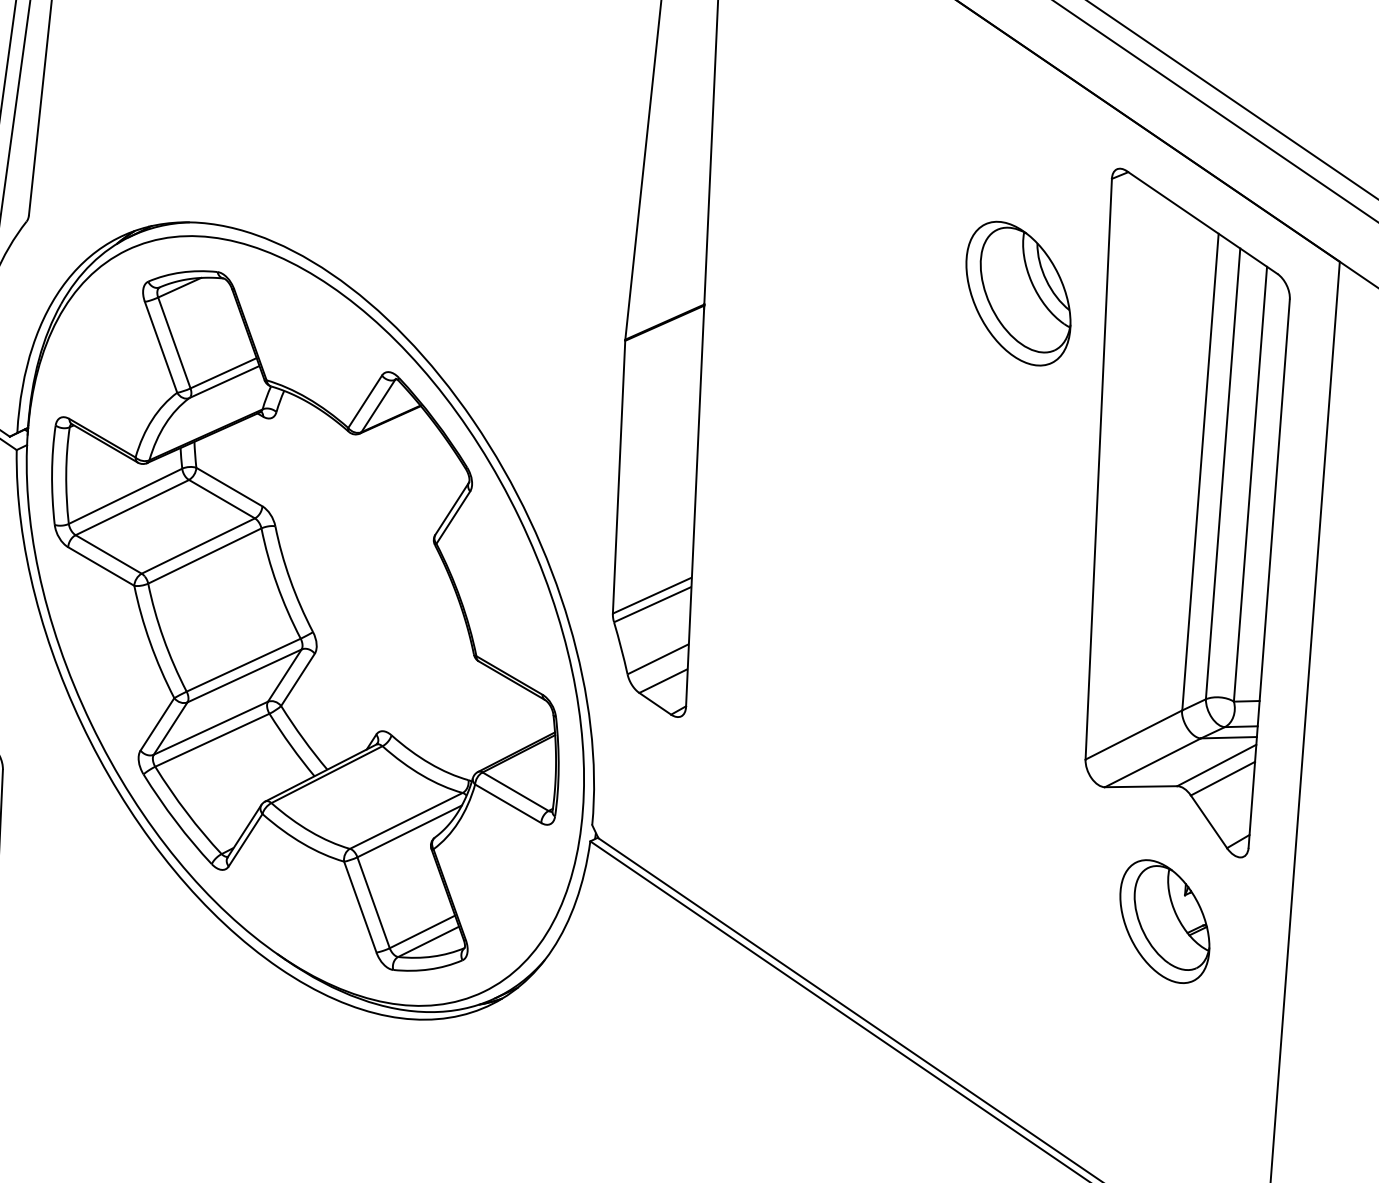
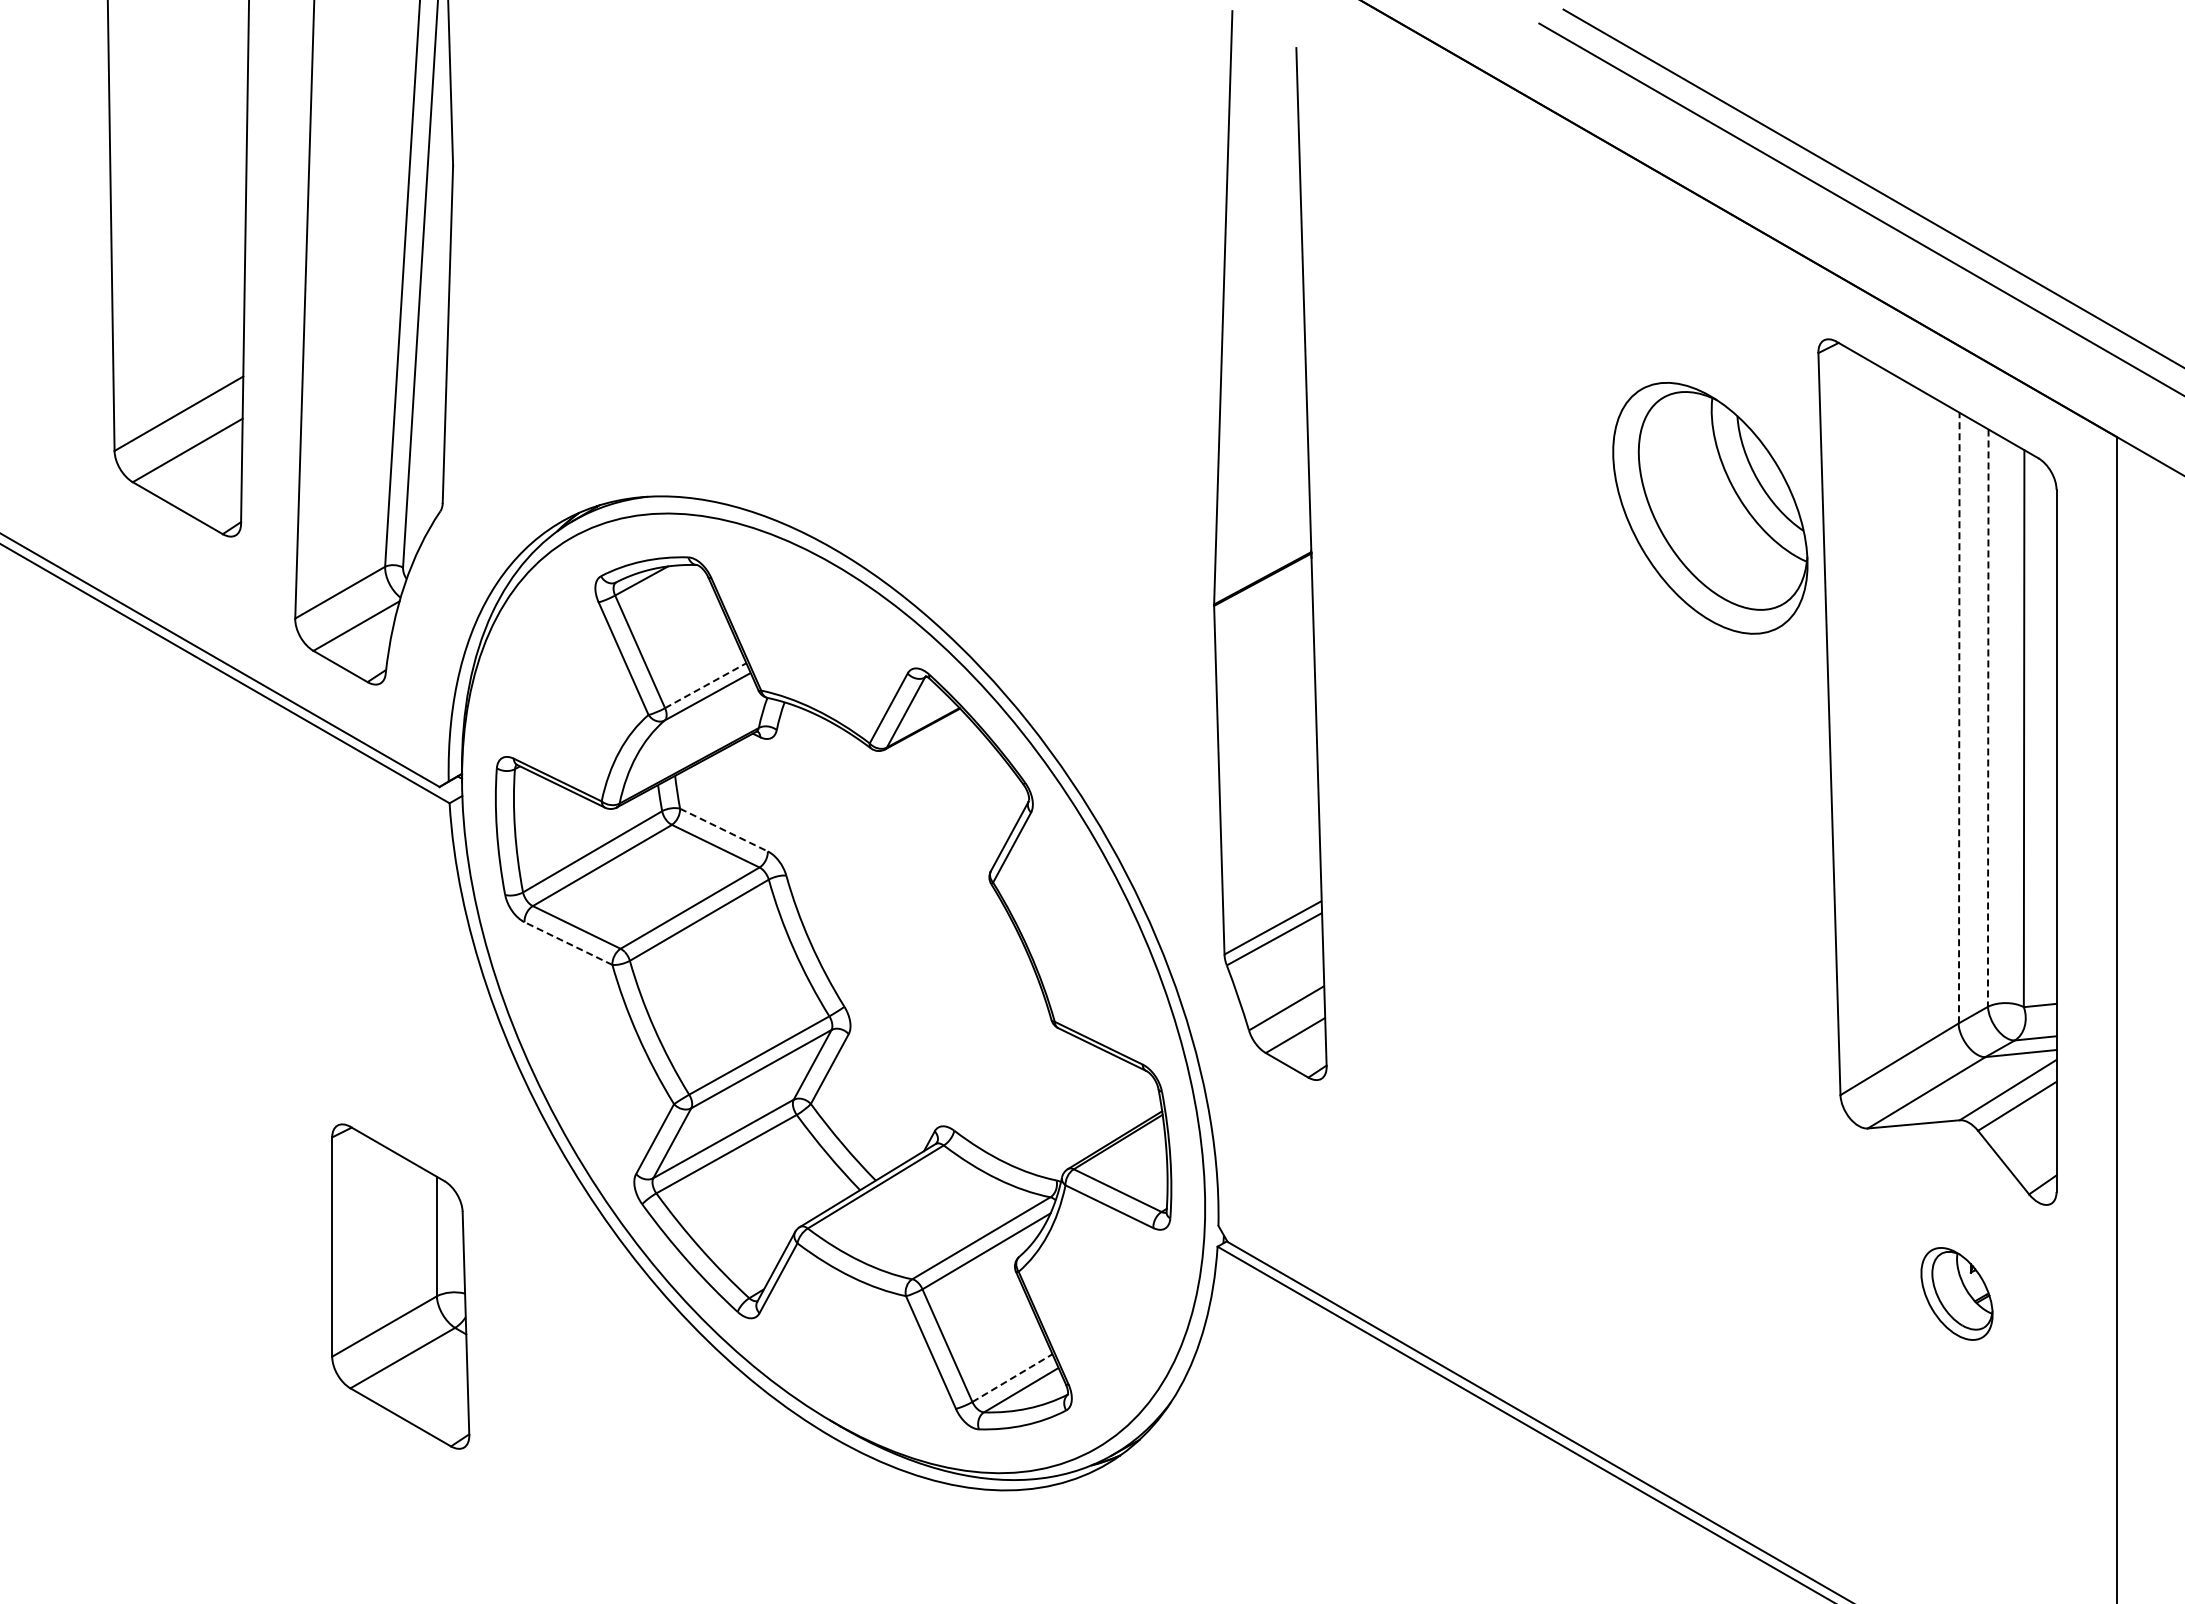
part: (1018, 293) -> (1710, 507), size x1.4
line: (224, 373) -> (706, 685), solid -> dashed
line: (1200, 471) -> (1959, 717), solid -> dashed
line: (1223, 474) -> (1988, 718), solid -> dashed
line: (228, 487) -> (723, 830), solid -> dashed
line: (101, 566) -> (568, 943), solid -> dashed
part: (1164, 921) -> (1956, 1293), size x0.6
line: (422, 932) -> (1012, 1378), solid -> dashed

